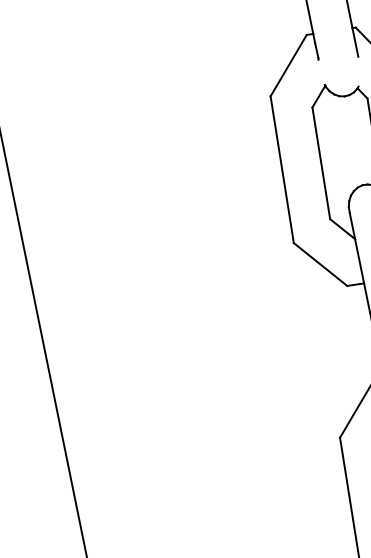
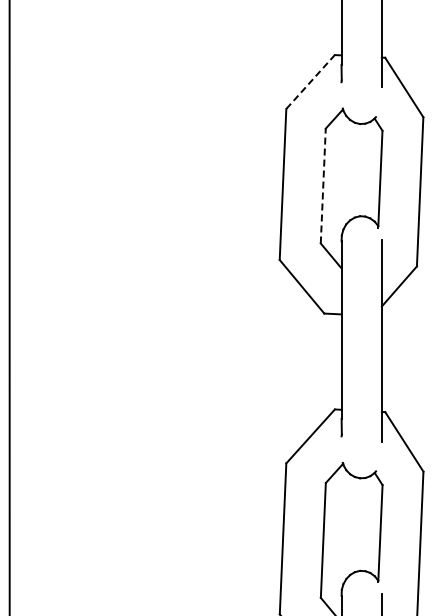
line: (288, 65) -> (310, 81), solid -> dashed
line: (321, 162) -> (323, 185), solid -> dashed

